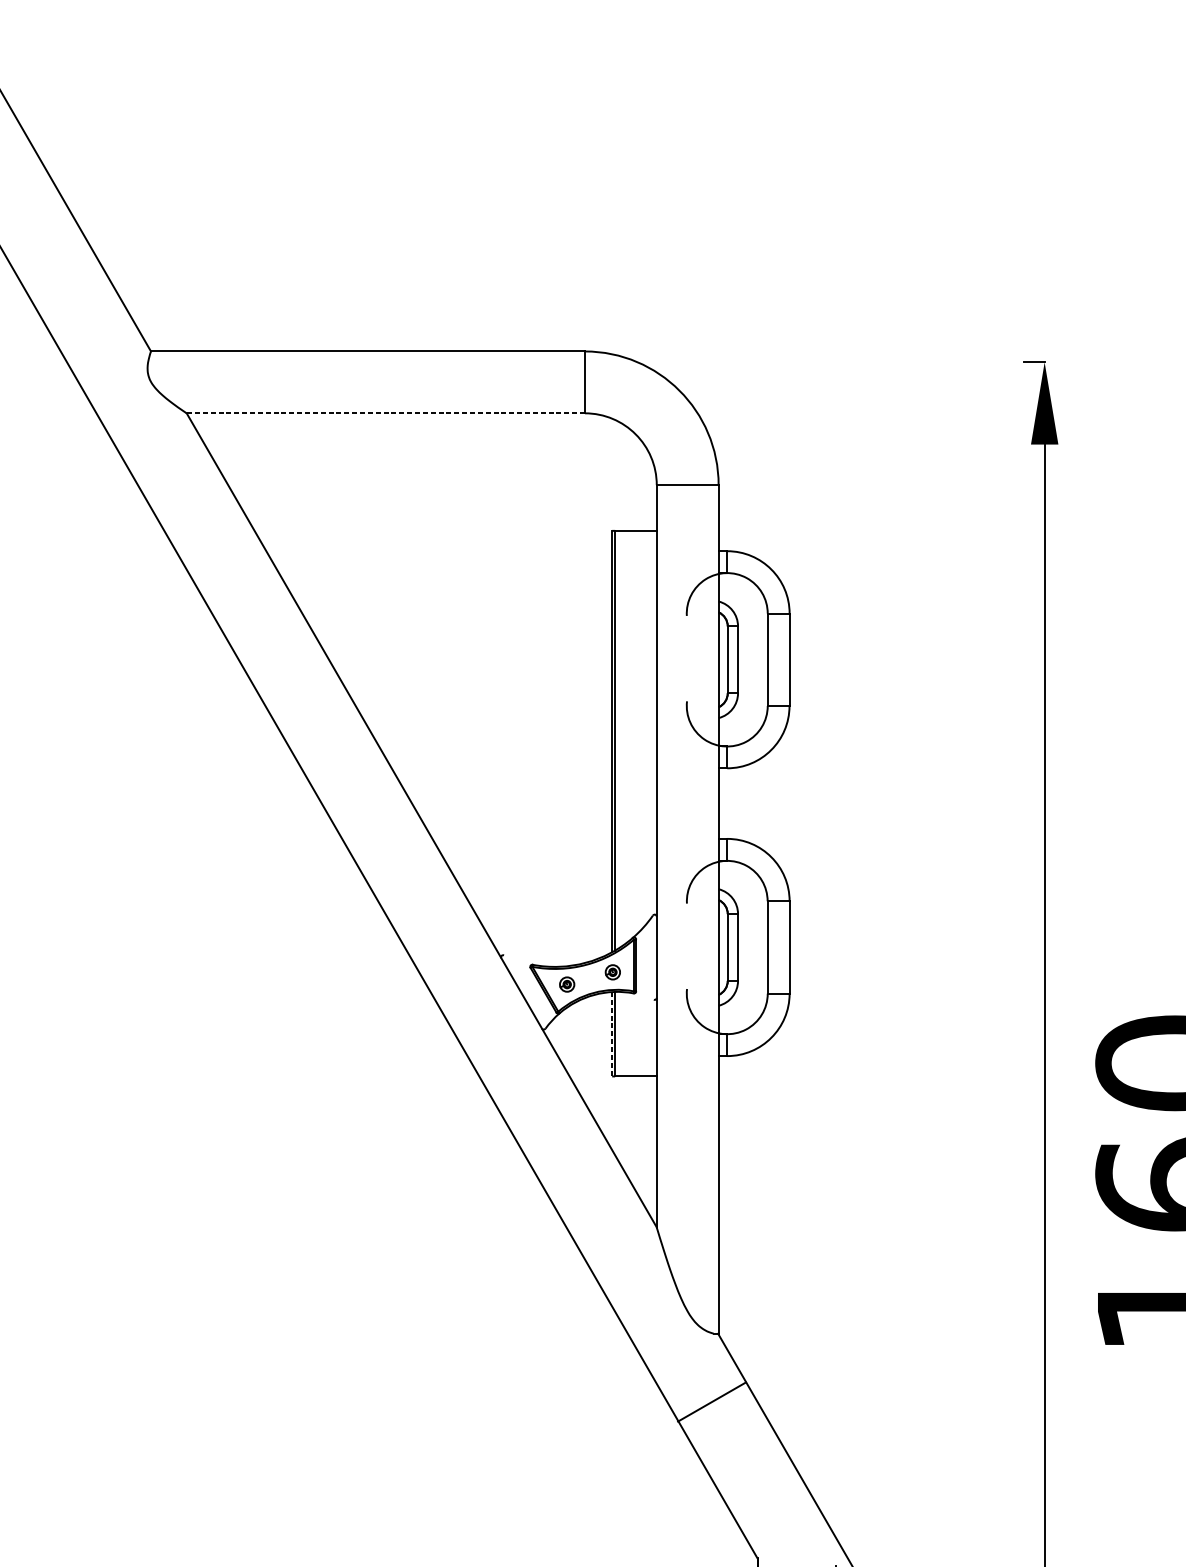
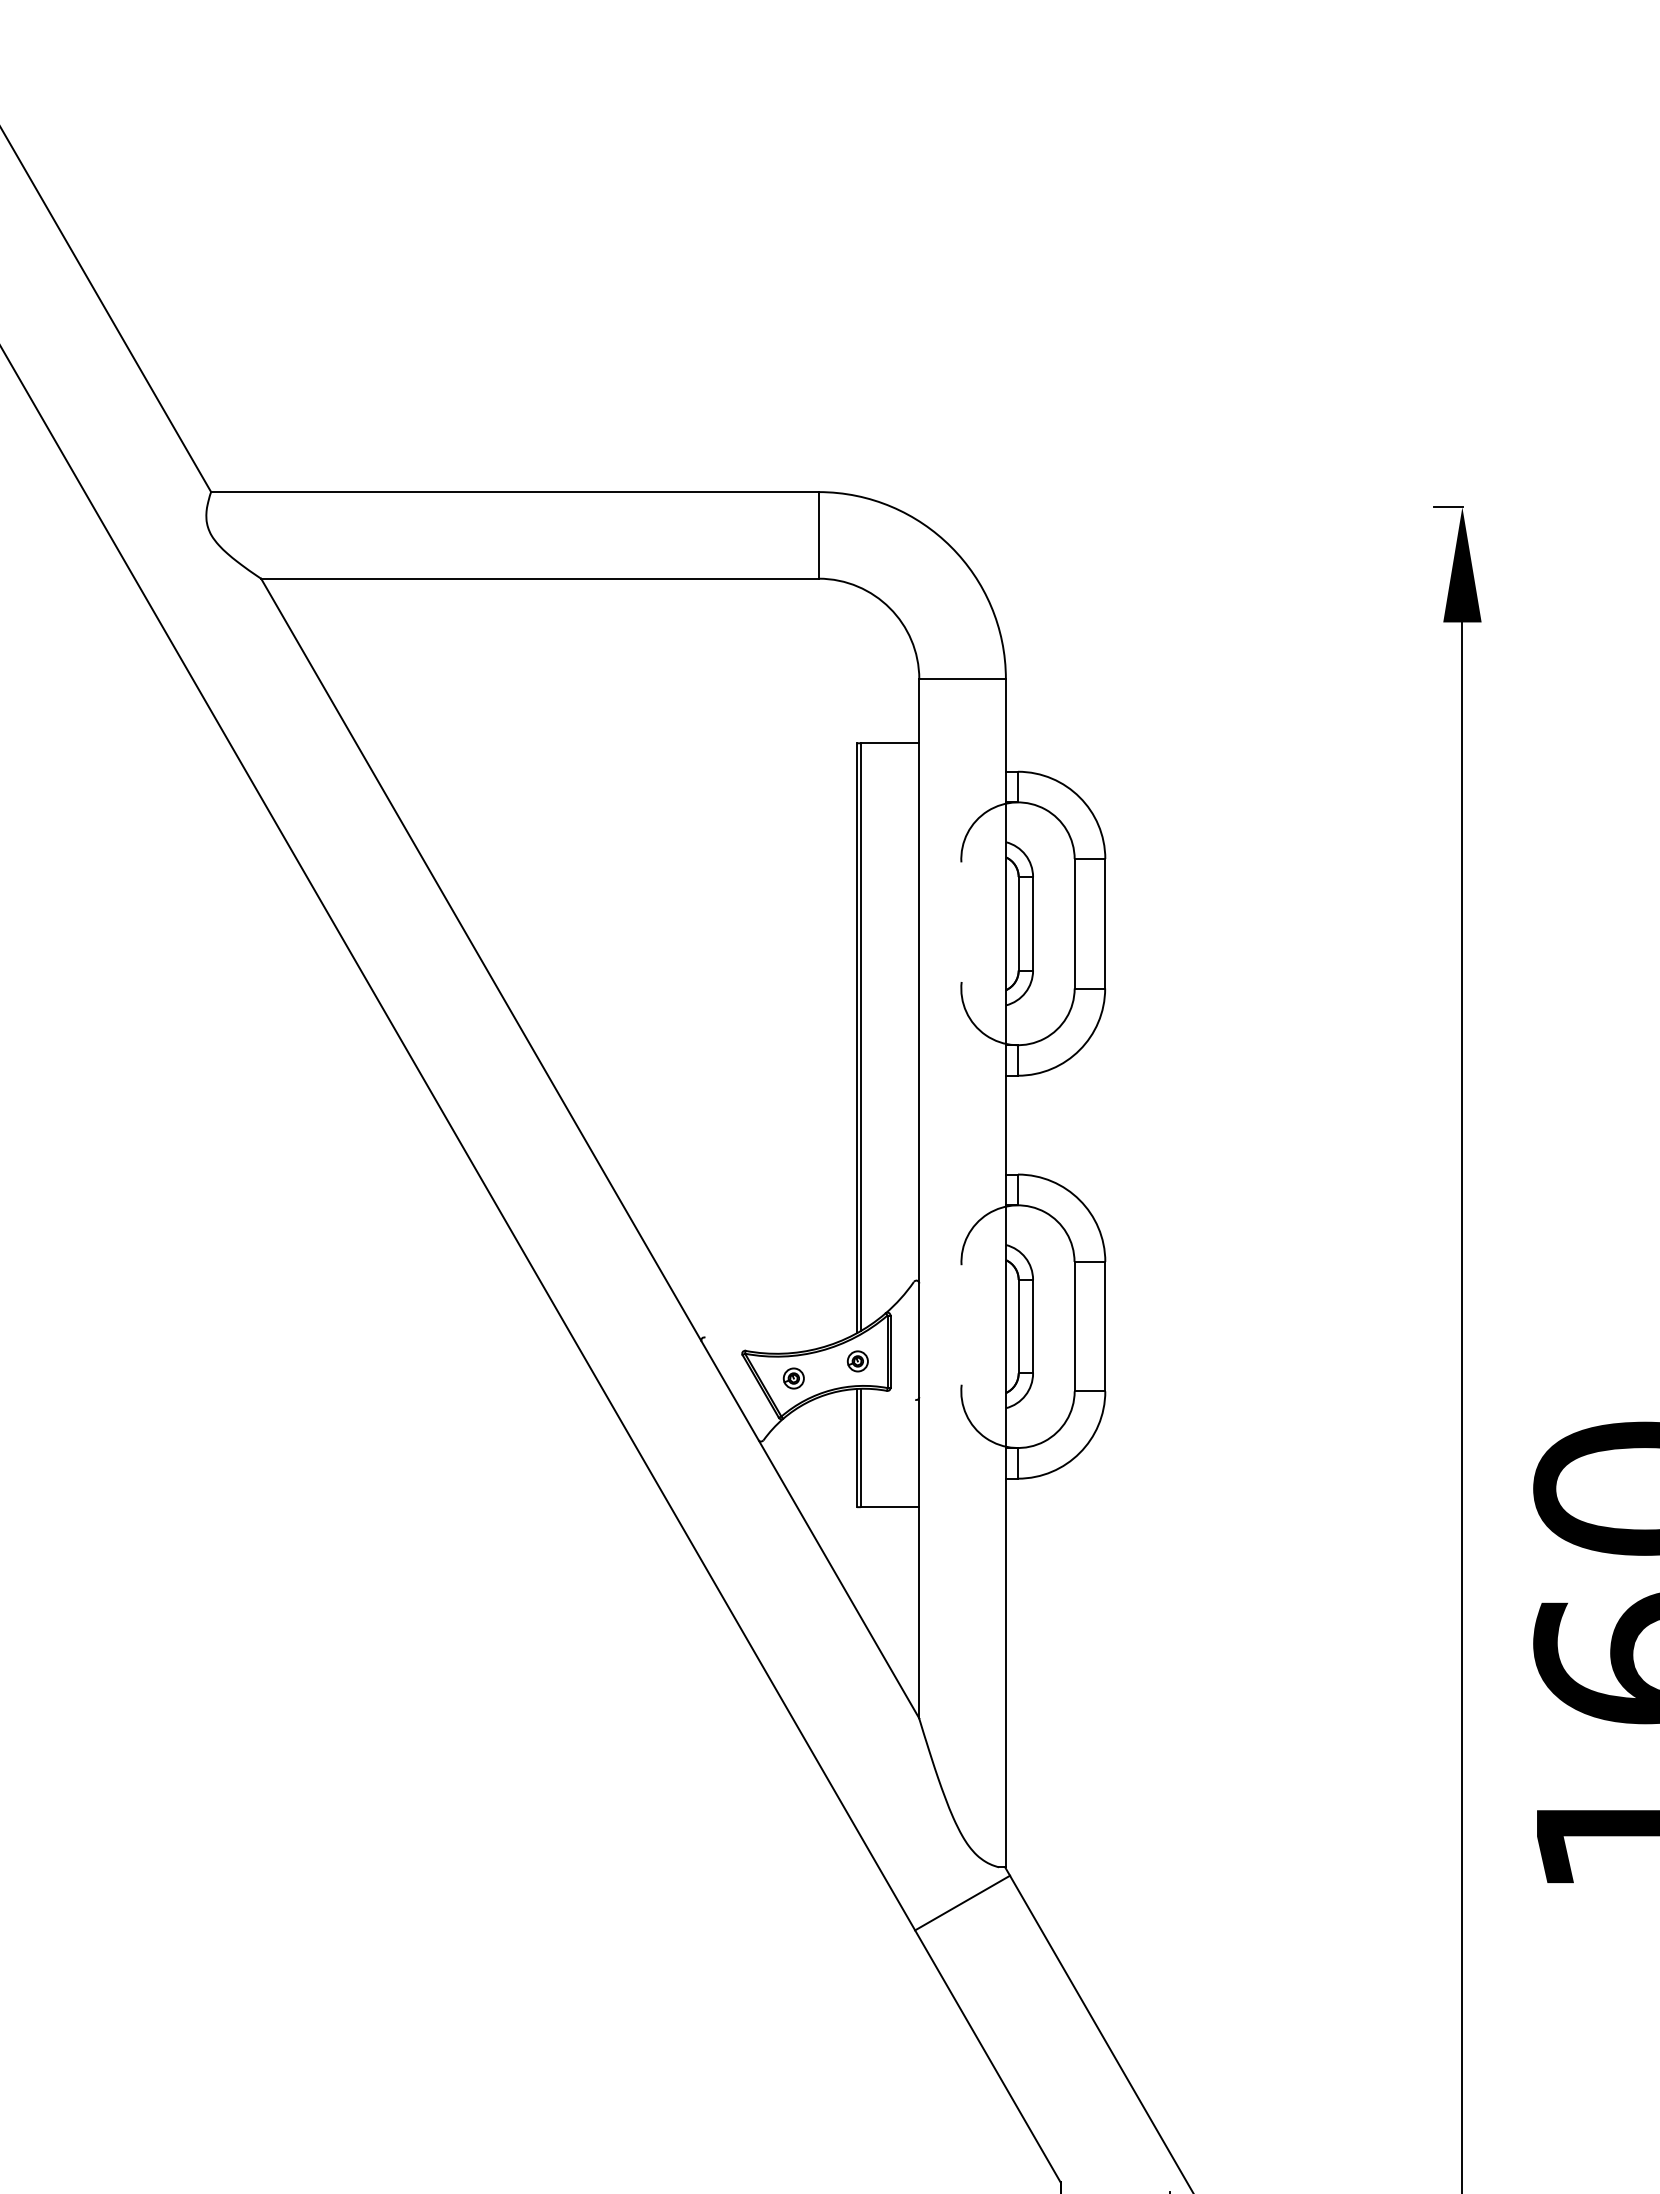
line: (385, 413) -> (539, 578), dashed -> solid
line: (611, 1034) -> (856, 1448), dashed -> solid
line: (711, 1401) -> (962, 1902), moved

